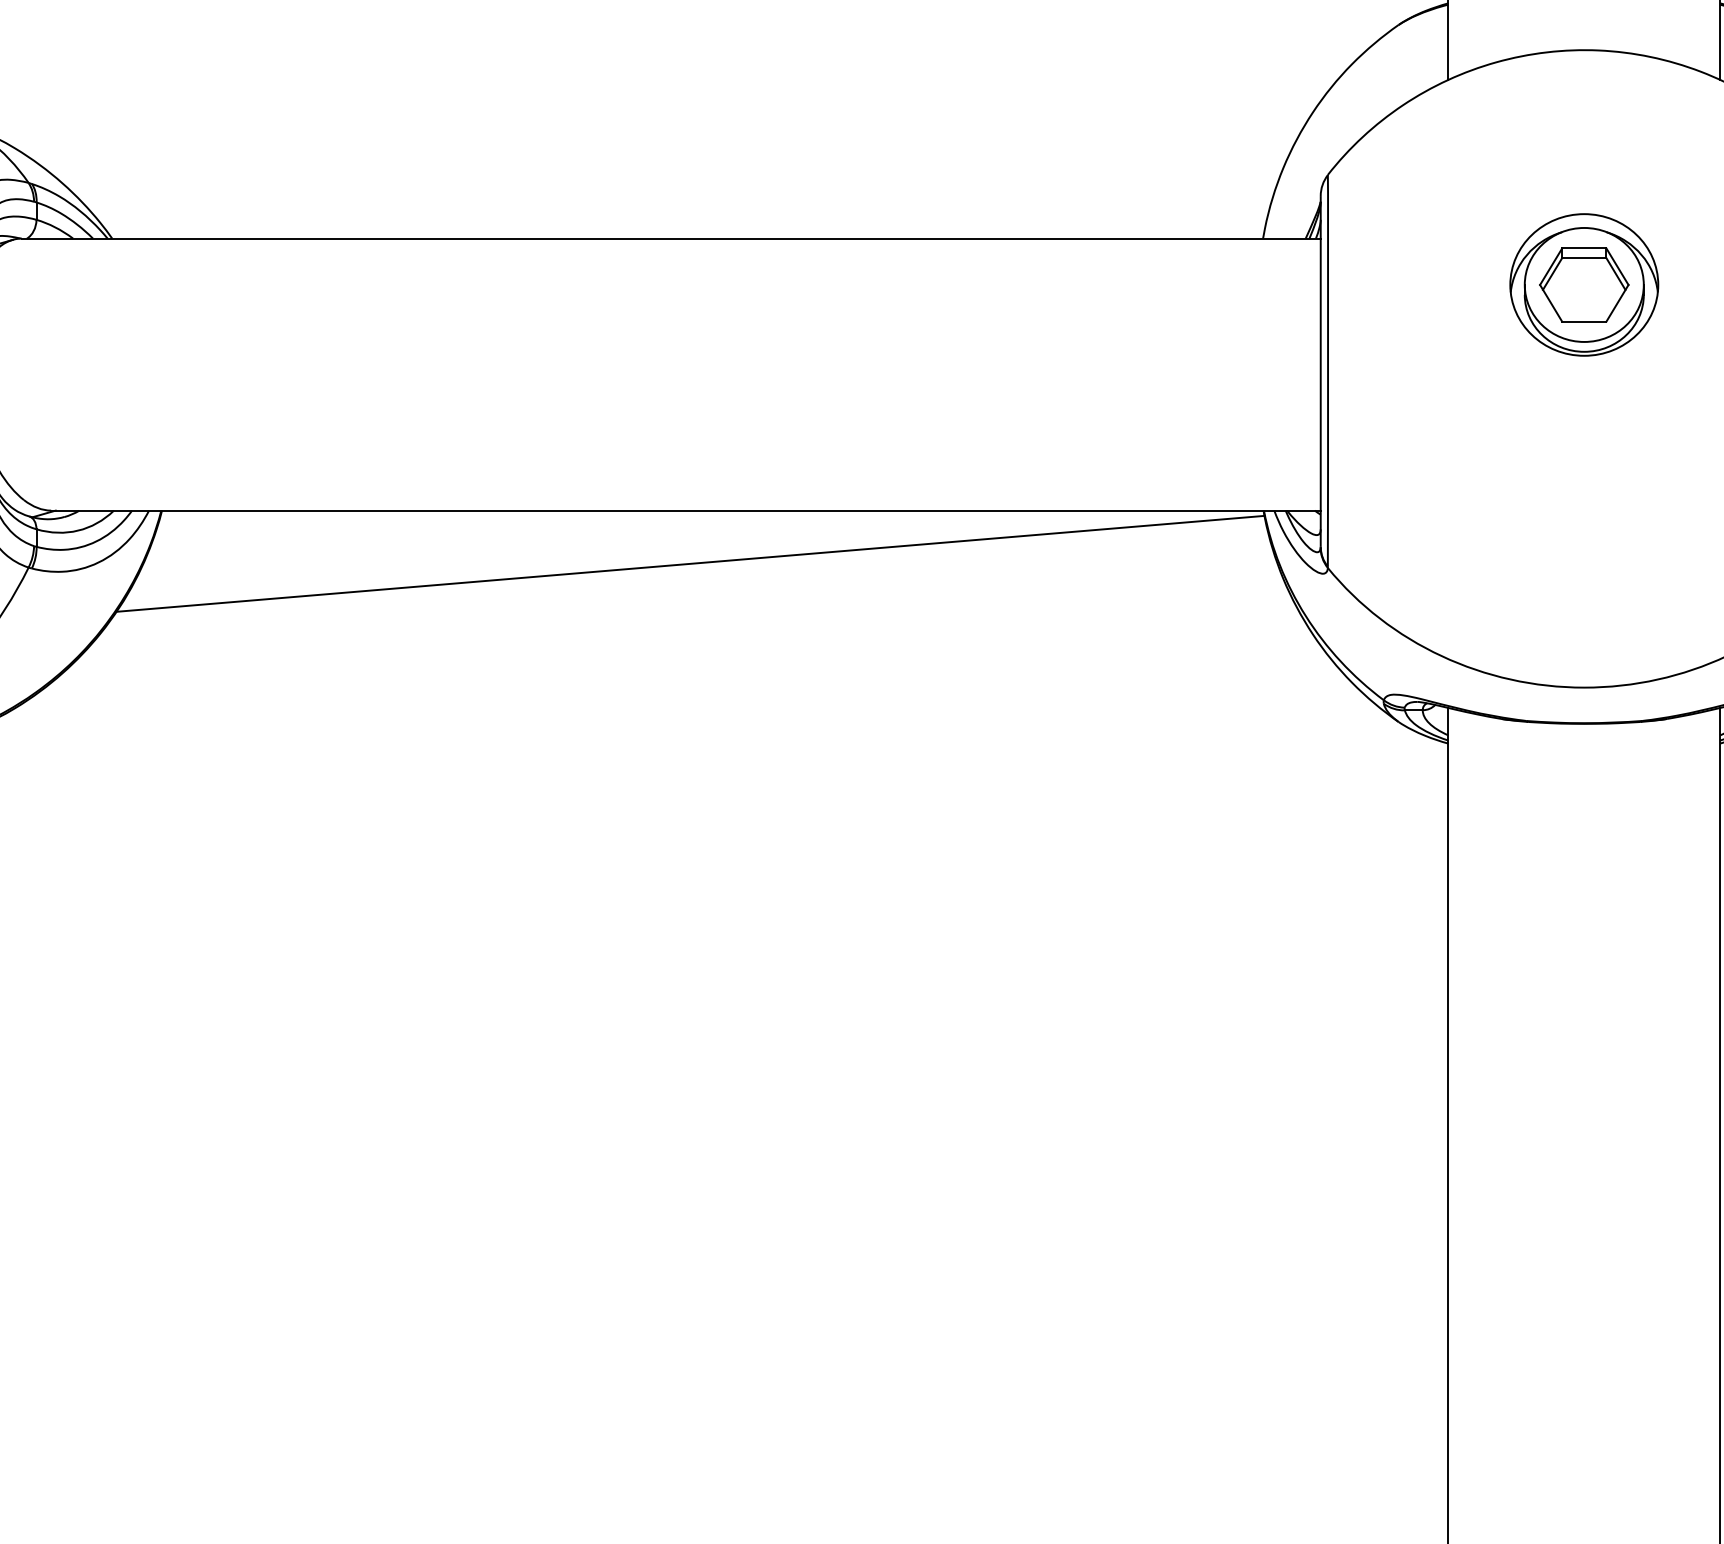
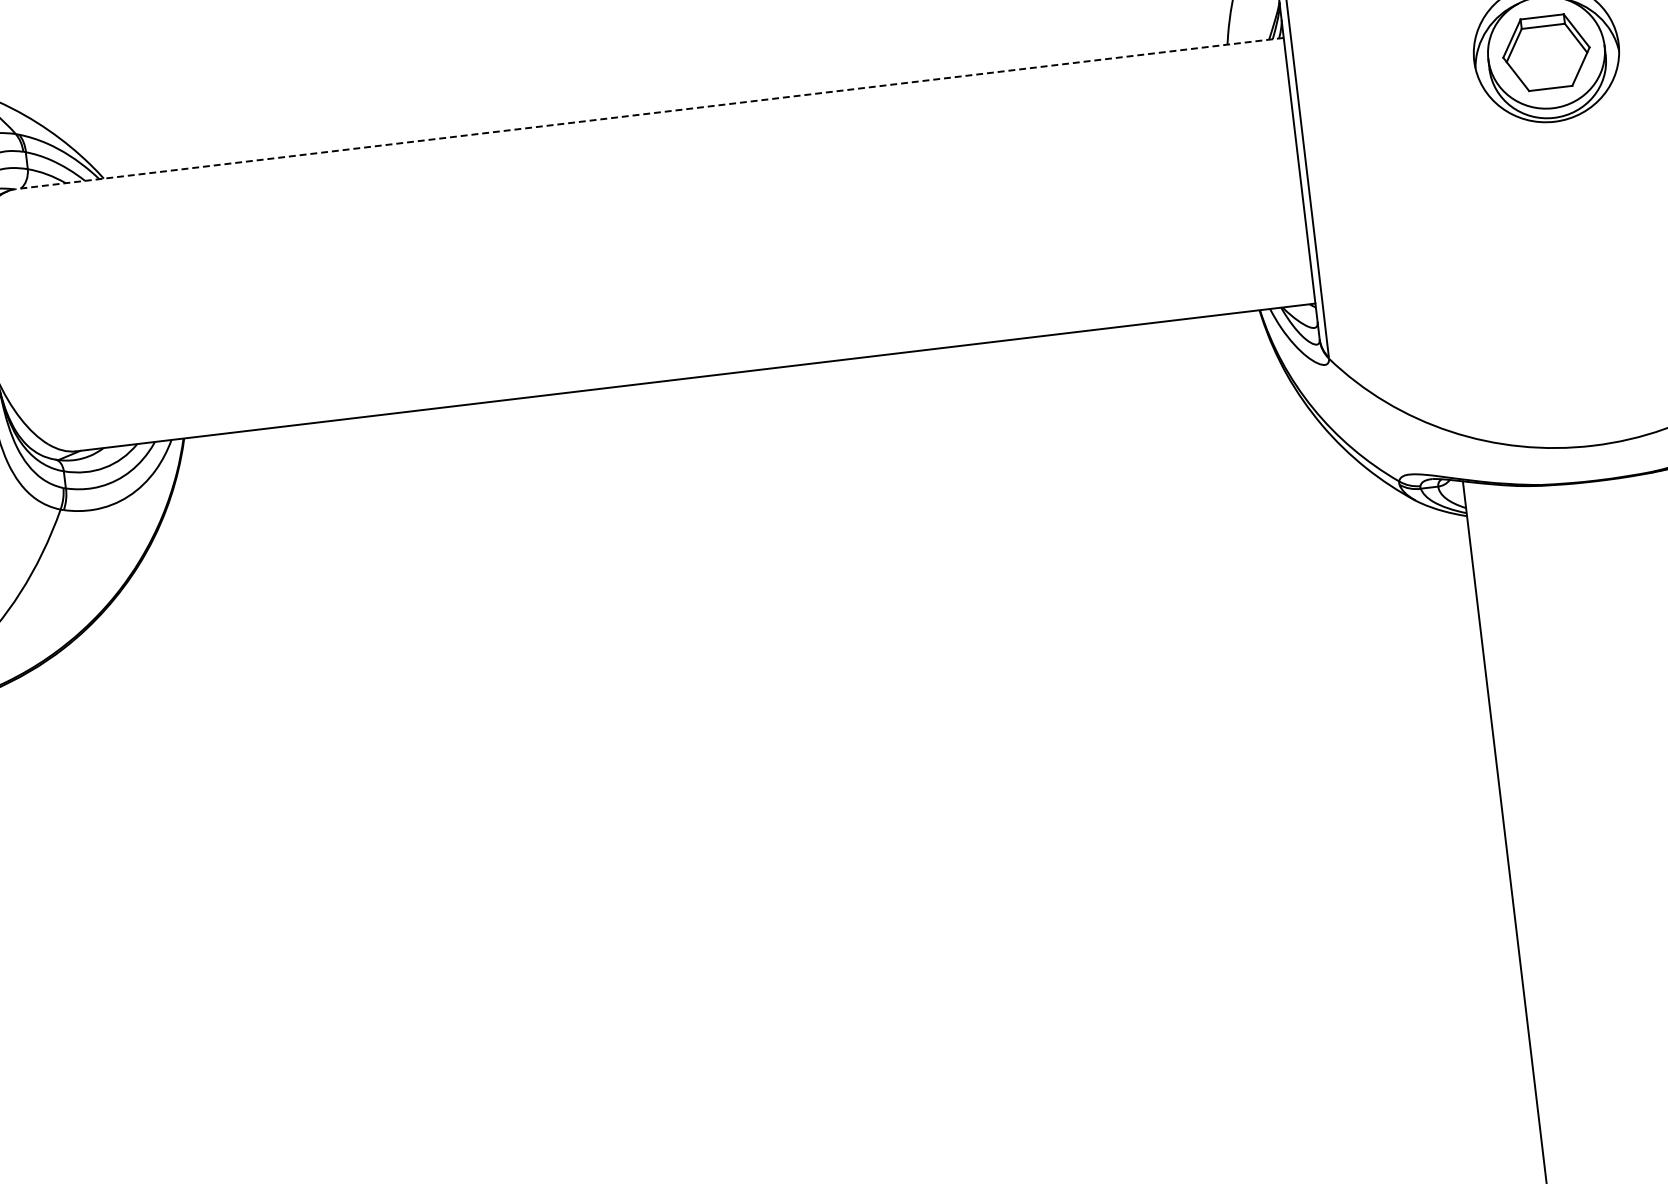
line: (670, 238) -> (648, 113), solid -> dashed
line: (690, 563) -> (706, 428), removed

